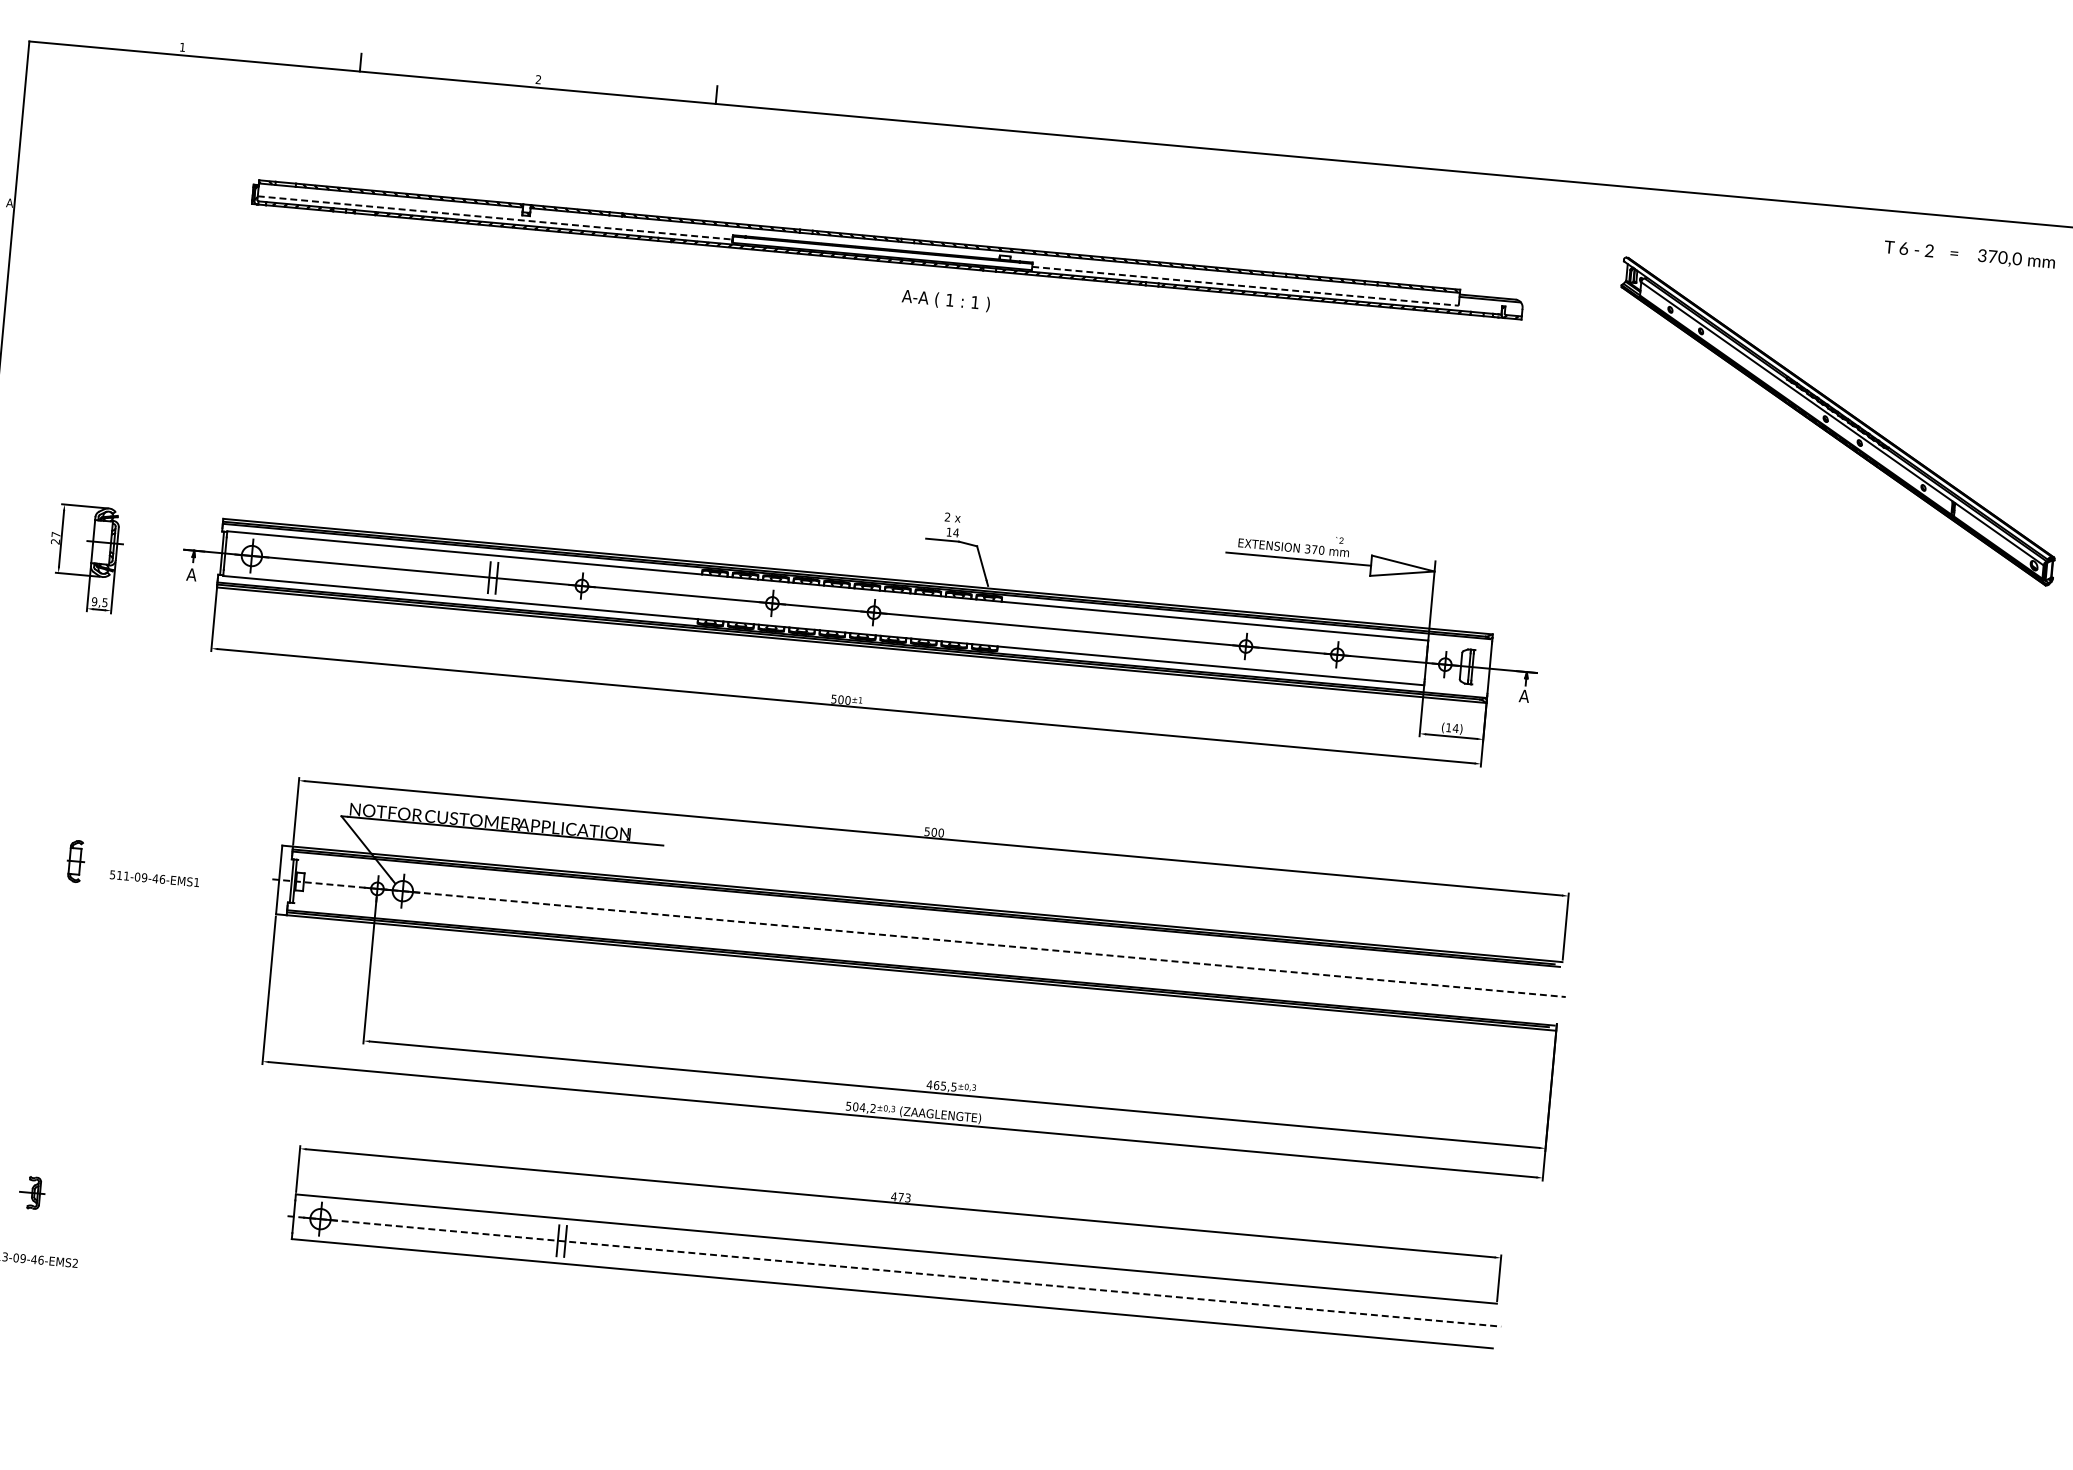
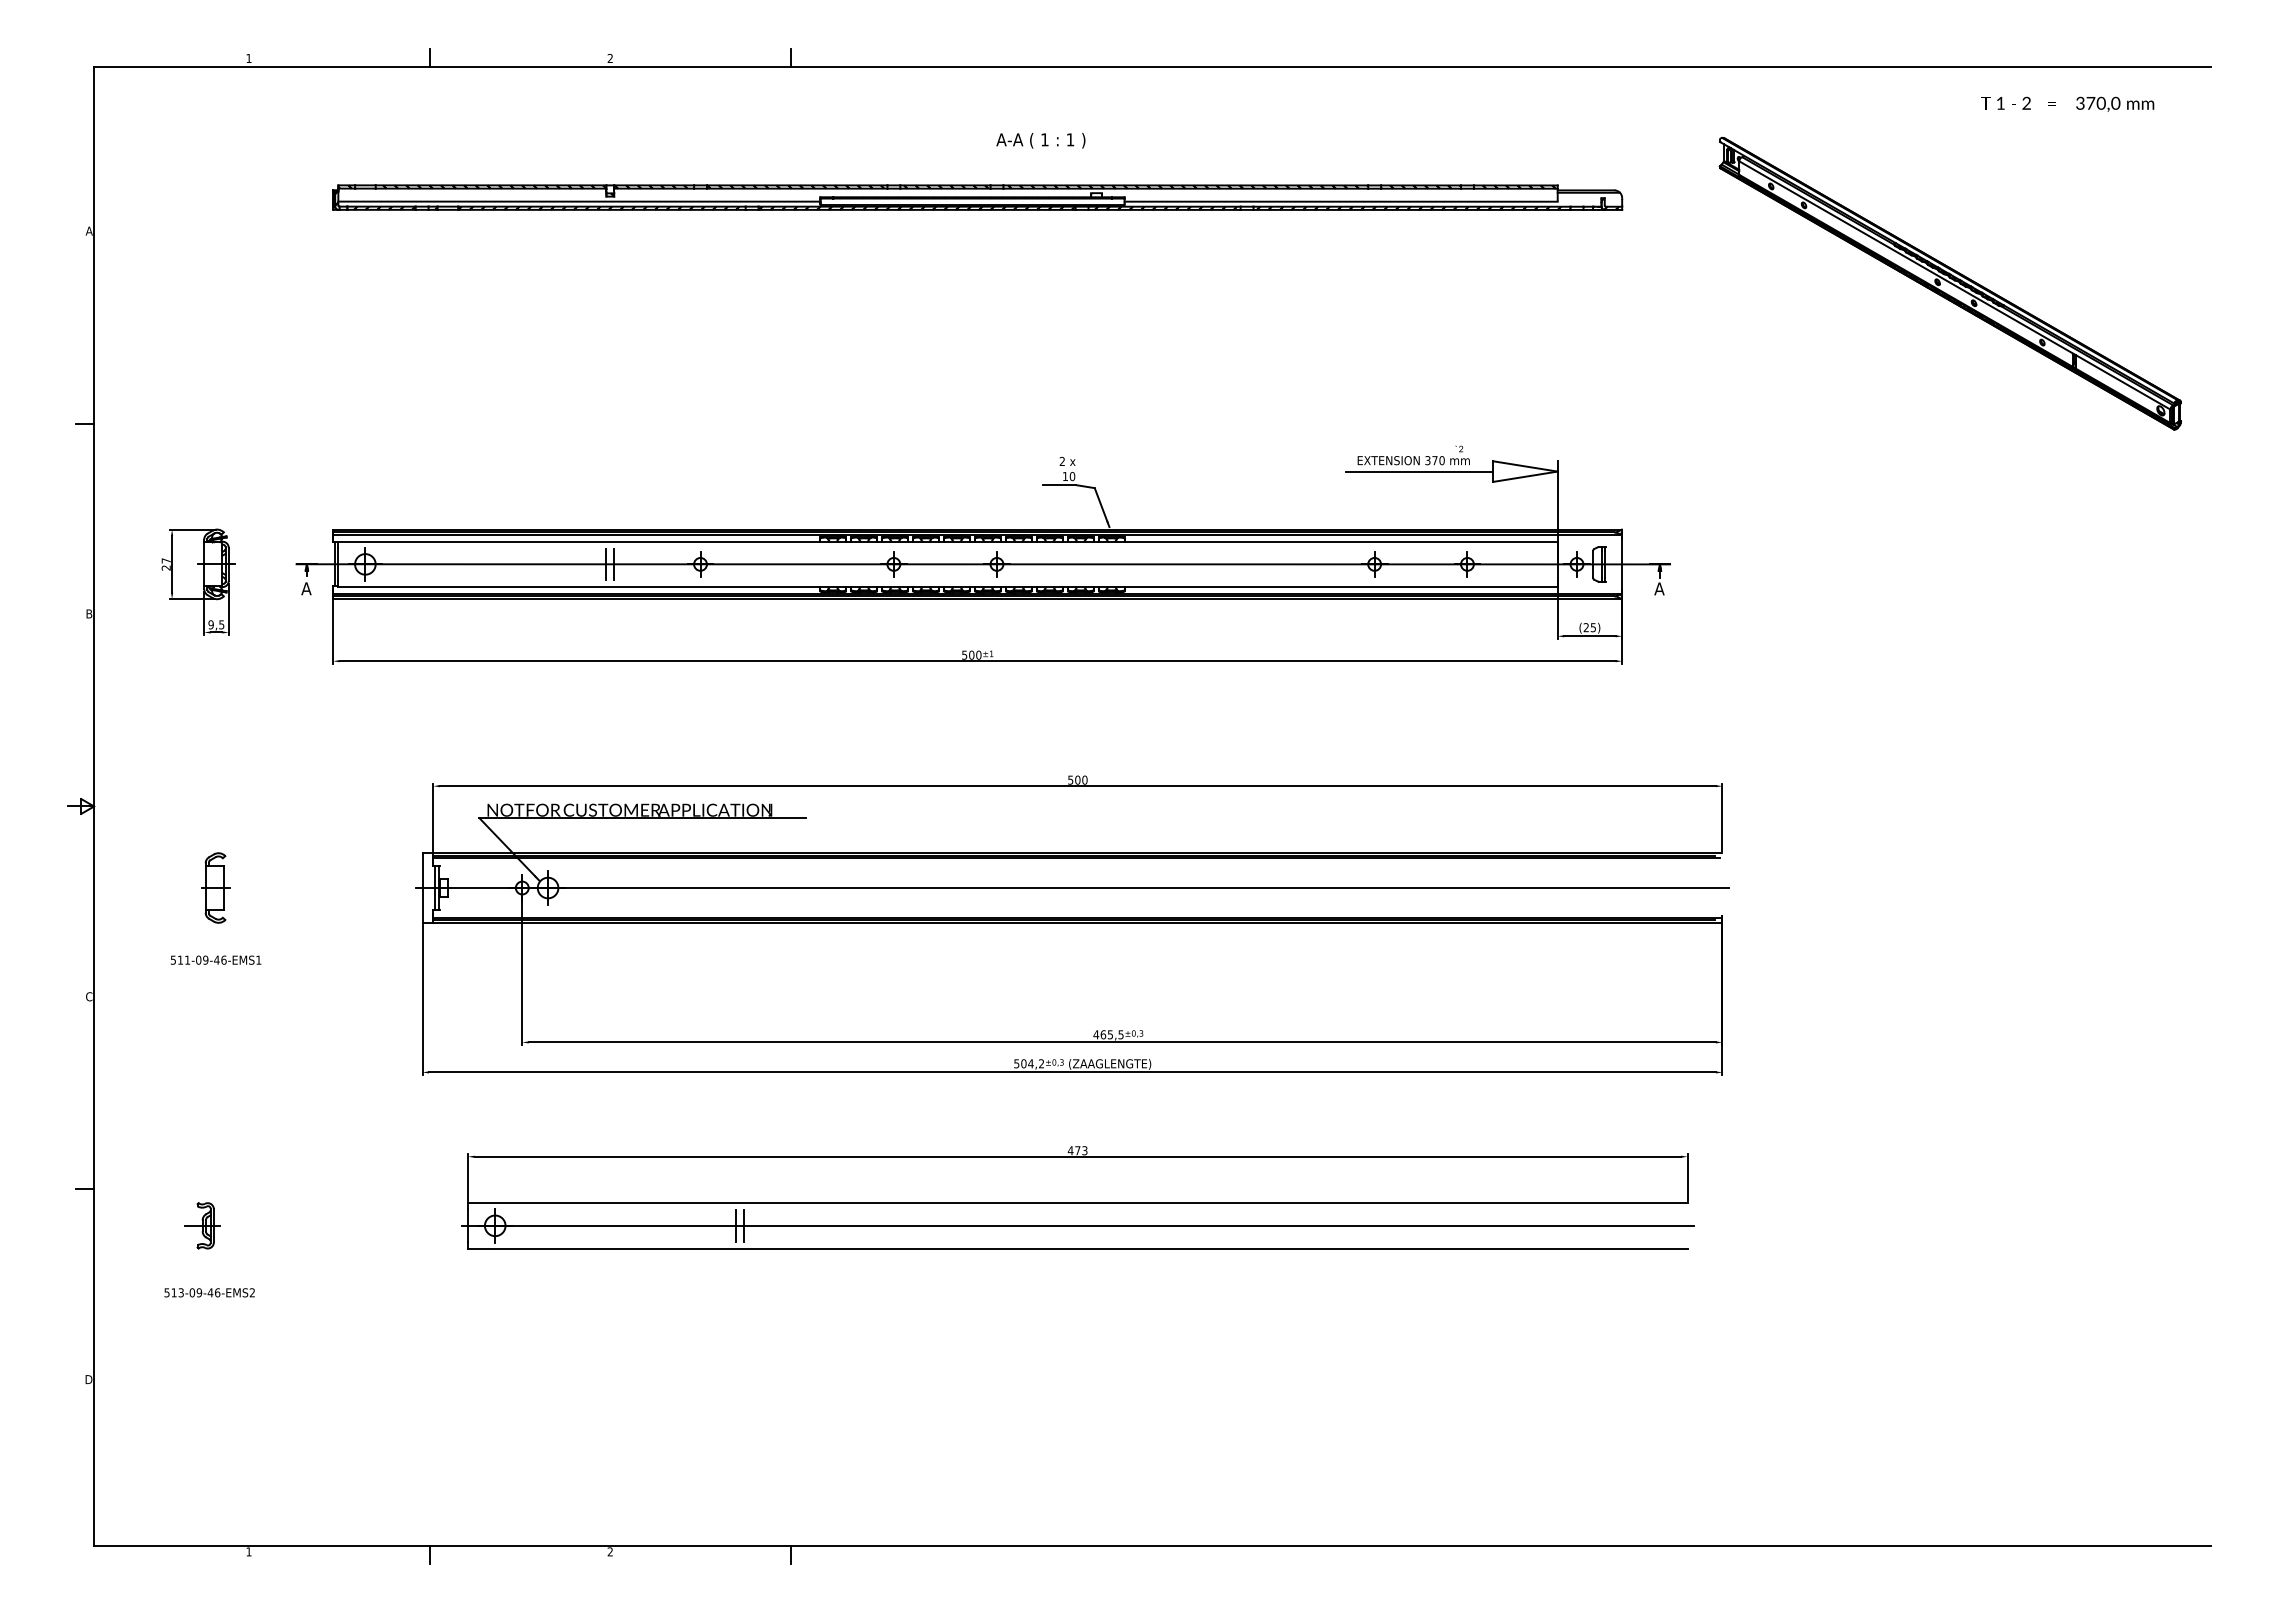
line: (495, 217) -> (579, 201), dashed -> solid
text: (1903, 248) -> (2000, 103), 6 -> 1
line: (1245, 286) -> (1341, 201), dashed -> solid
text: (945, 300) -> (1040, 140), moved
text: (956, 532) -> (1072, 476), 14 -> 10
text: (1451, 727) -> (1589, 627), (14) -> (25)
part: (75, 860) -> (215, 887), size x1.67
text: (154, 877) -> (215, 959), moved
line: (919, 938) -> (1072, 888), dashed -> solid
part: (32, 1192) -> (202, 1225), size x1.43
line: (895, 1271) -> (1078, 1225), dashed -> solid

